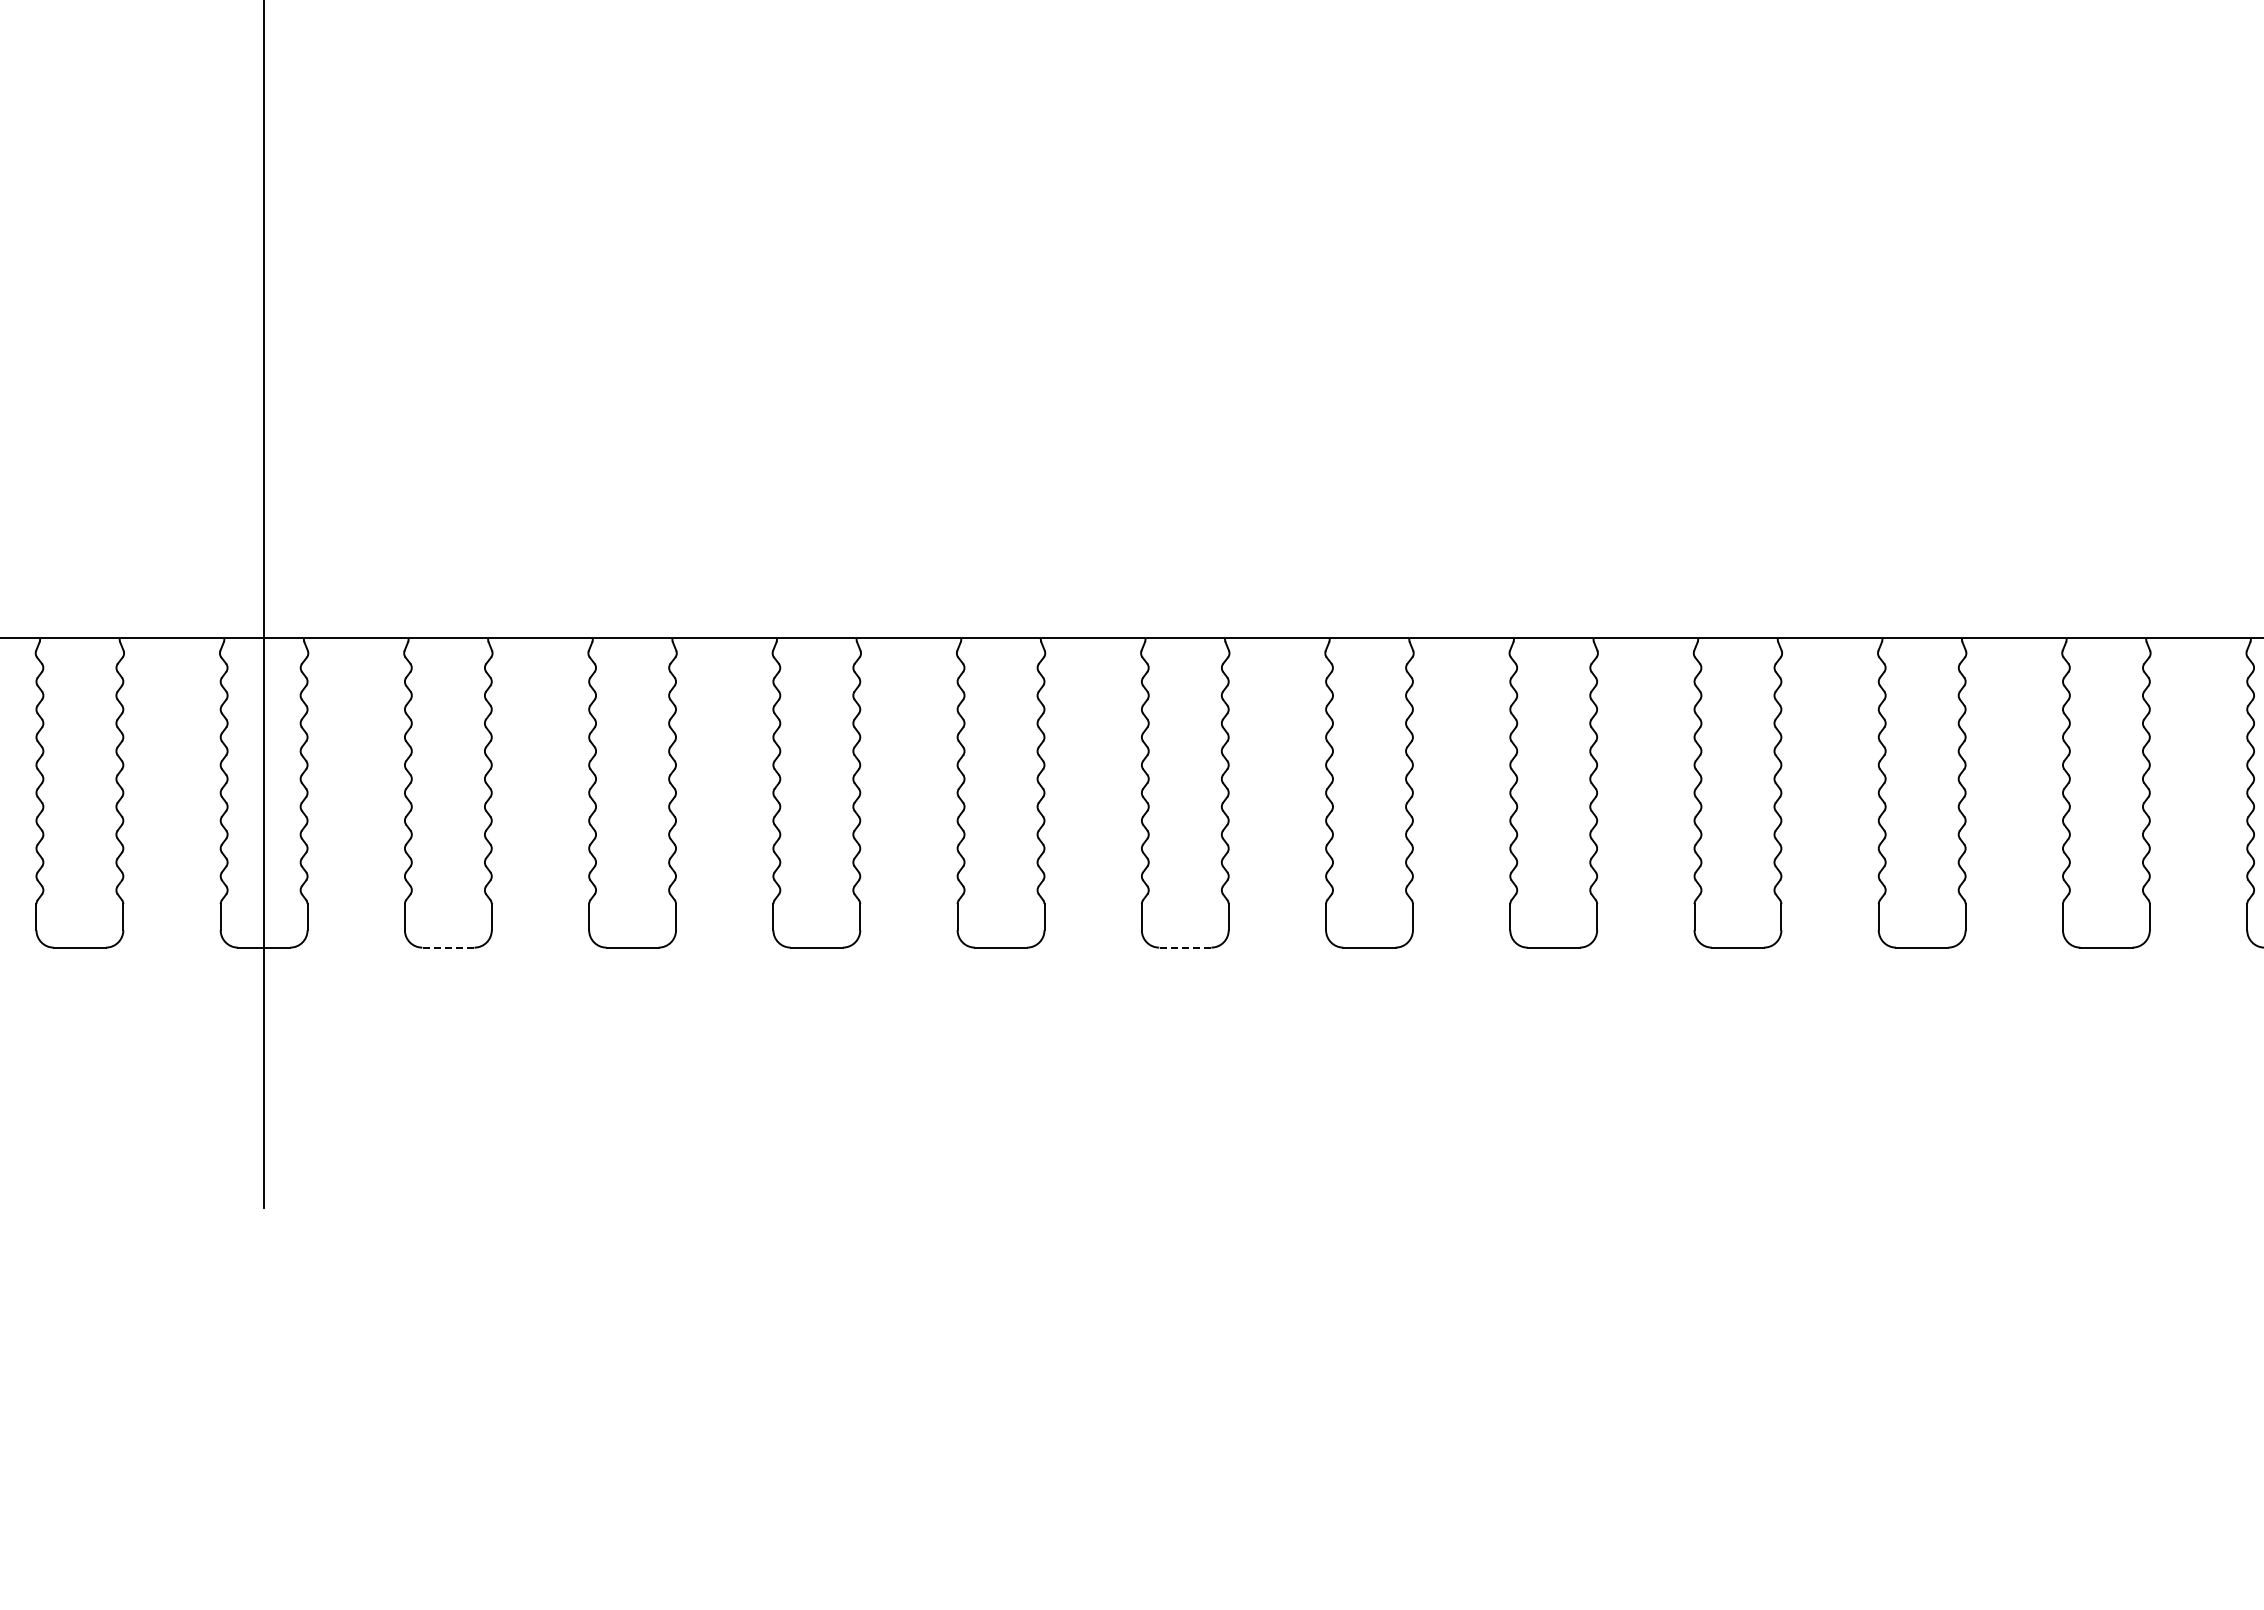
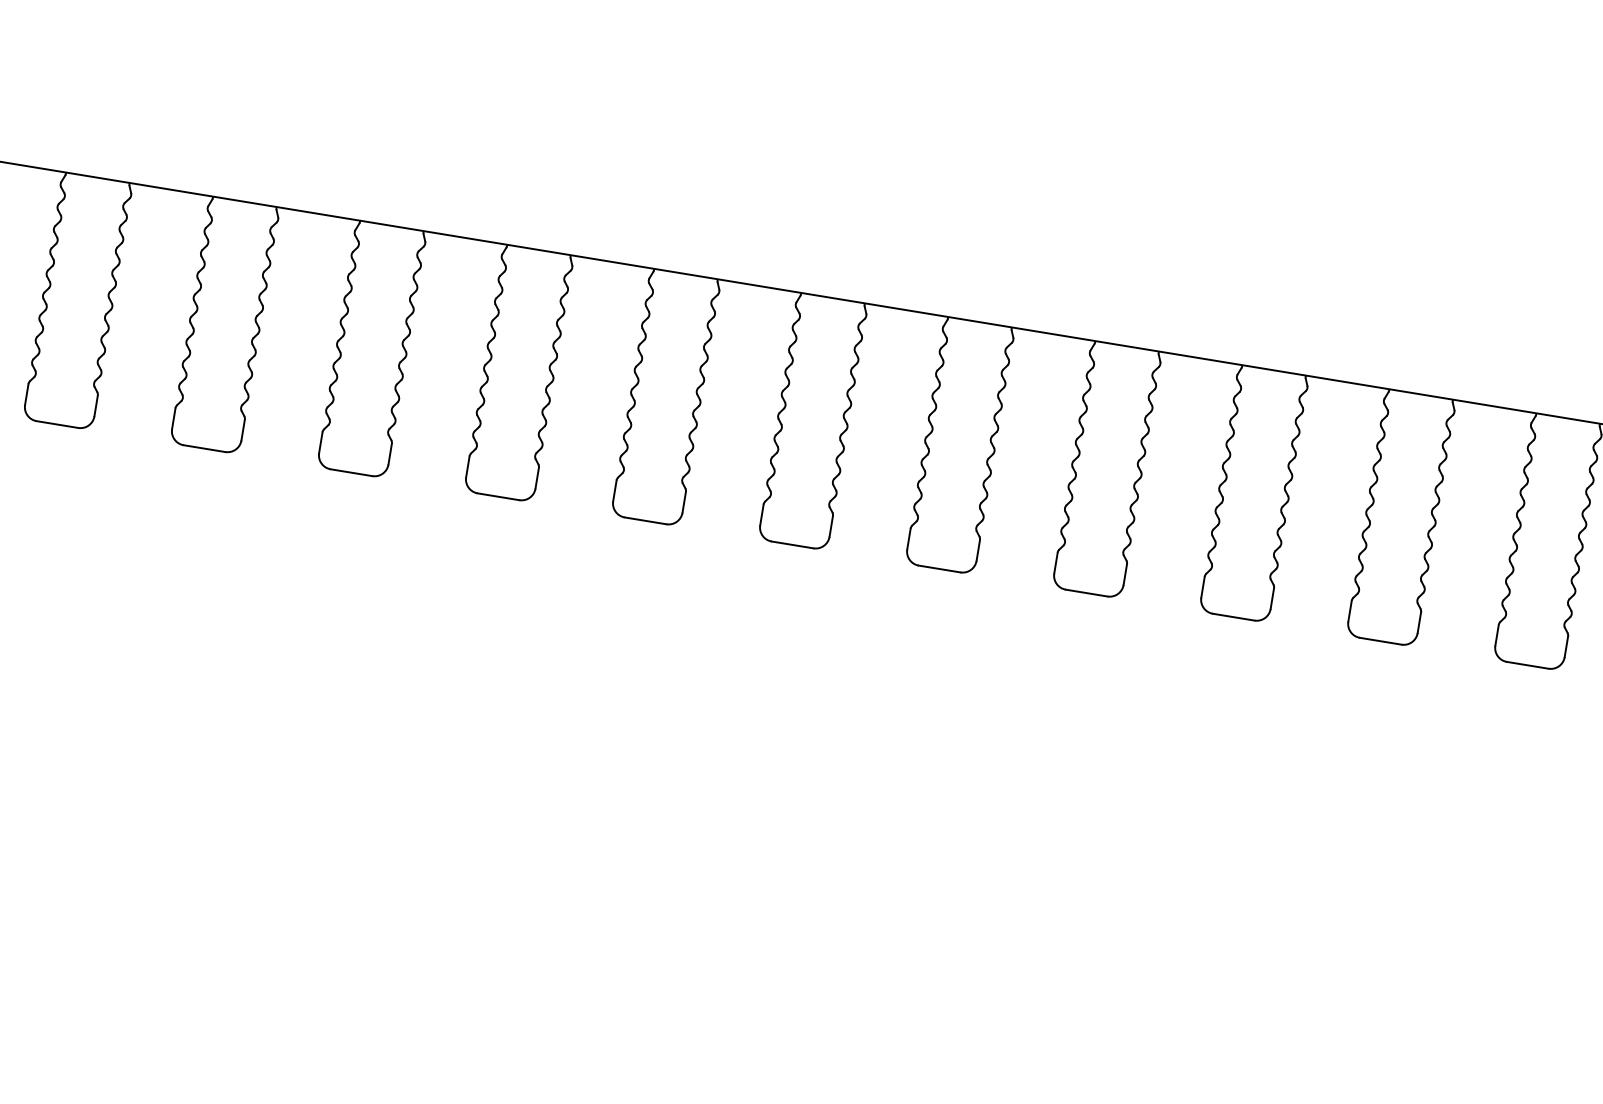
line: (447, 947) -> (56, 424), dashed -> solid
line: (1184, 947) -> (644, 520), dashed -> solid

